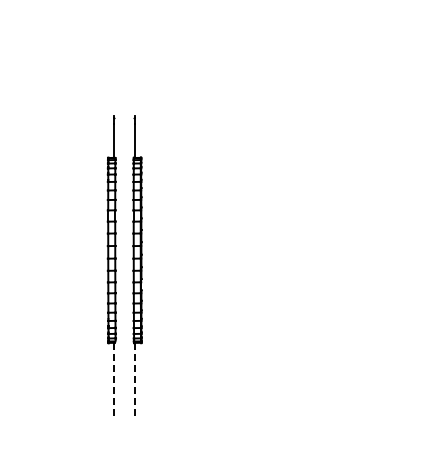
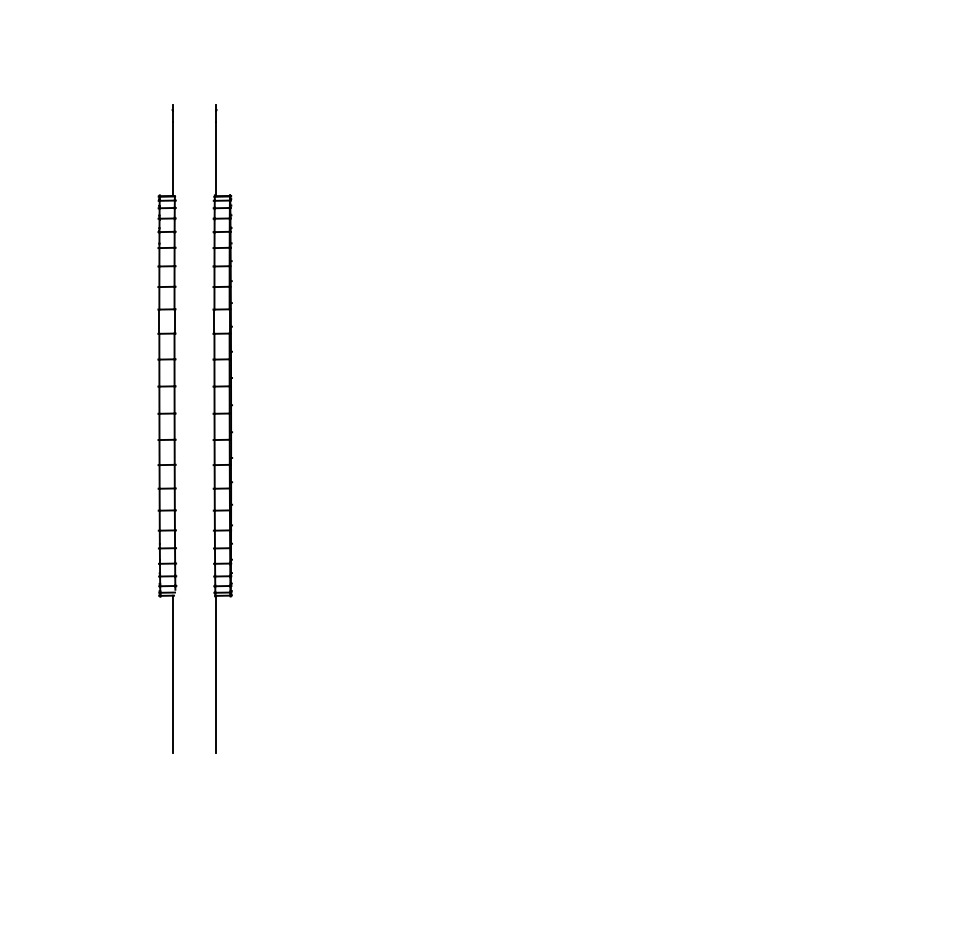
line: (114, 378) -> (172, 672), dashed -> solid
line: (134, 378) -> (216, 672), dashed -> solid

